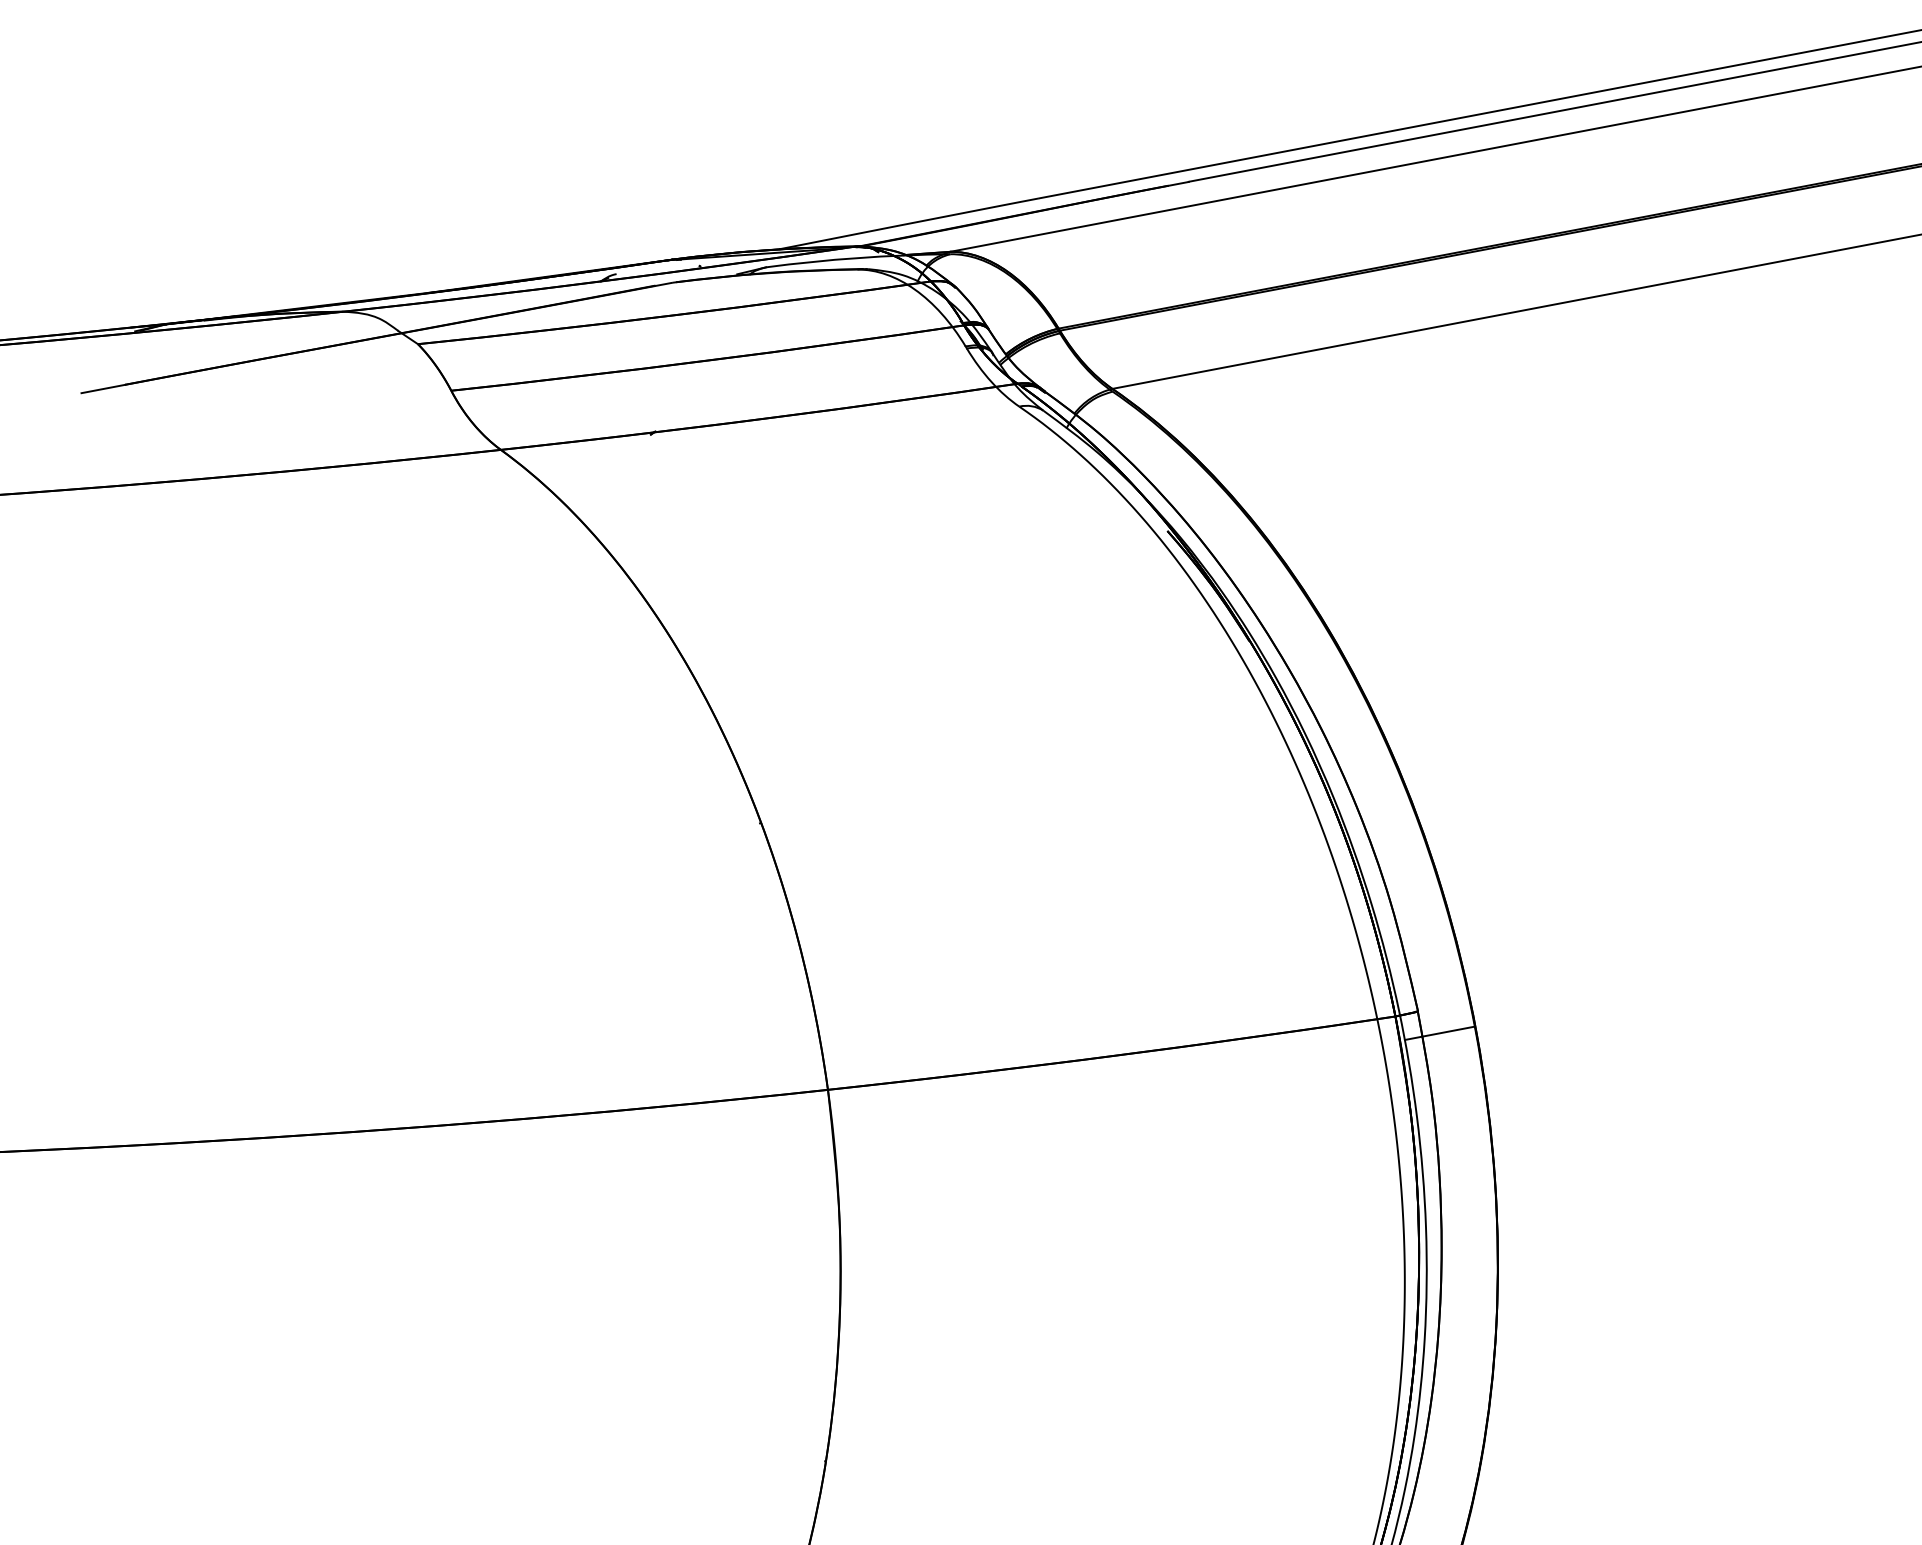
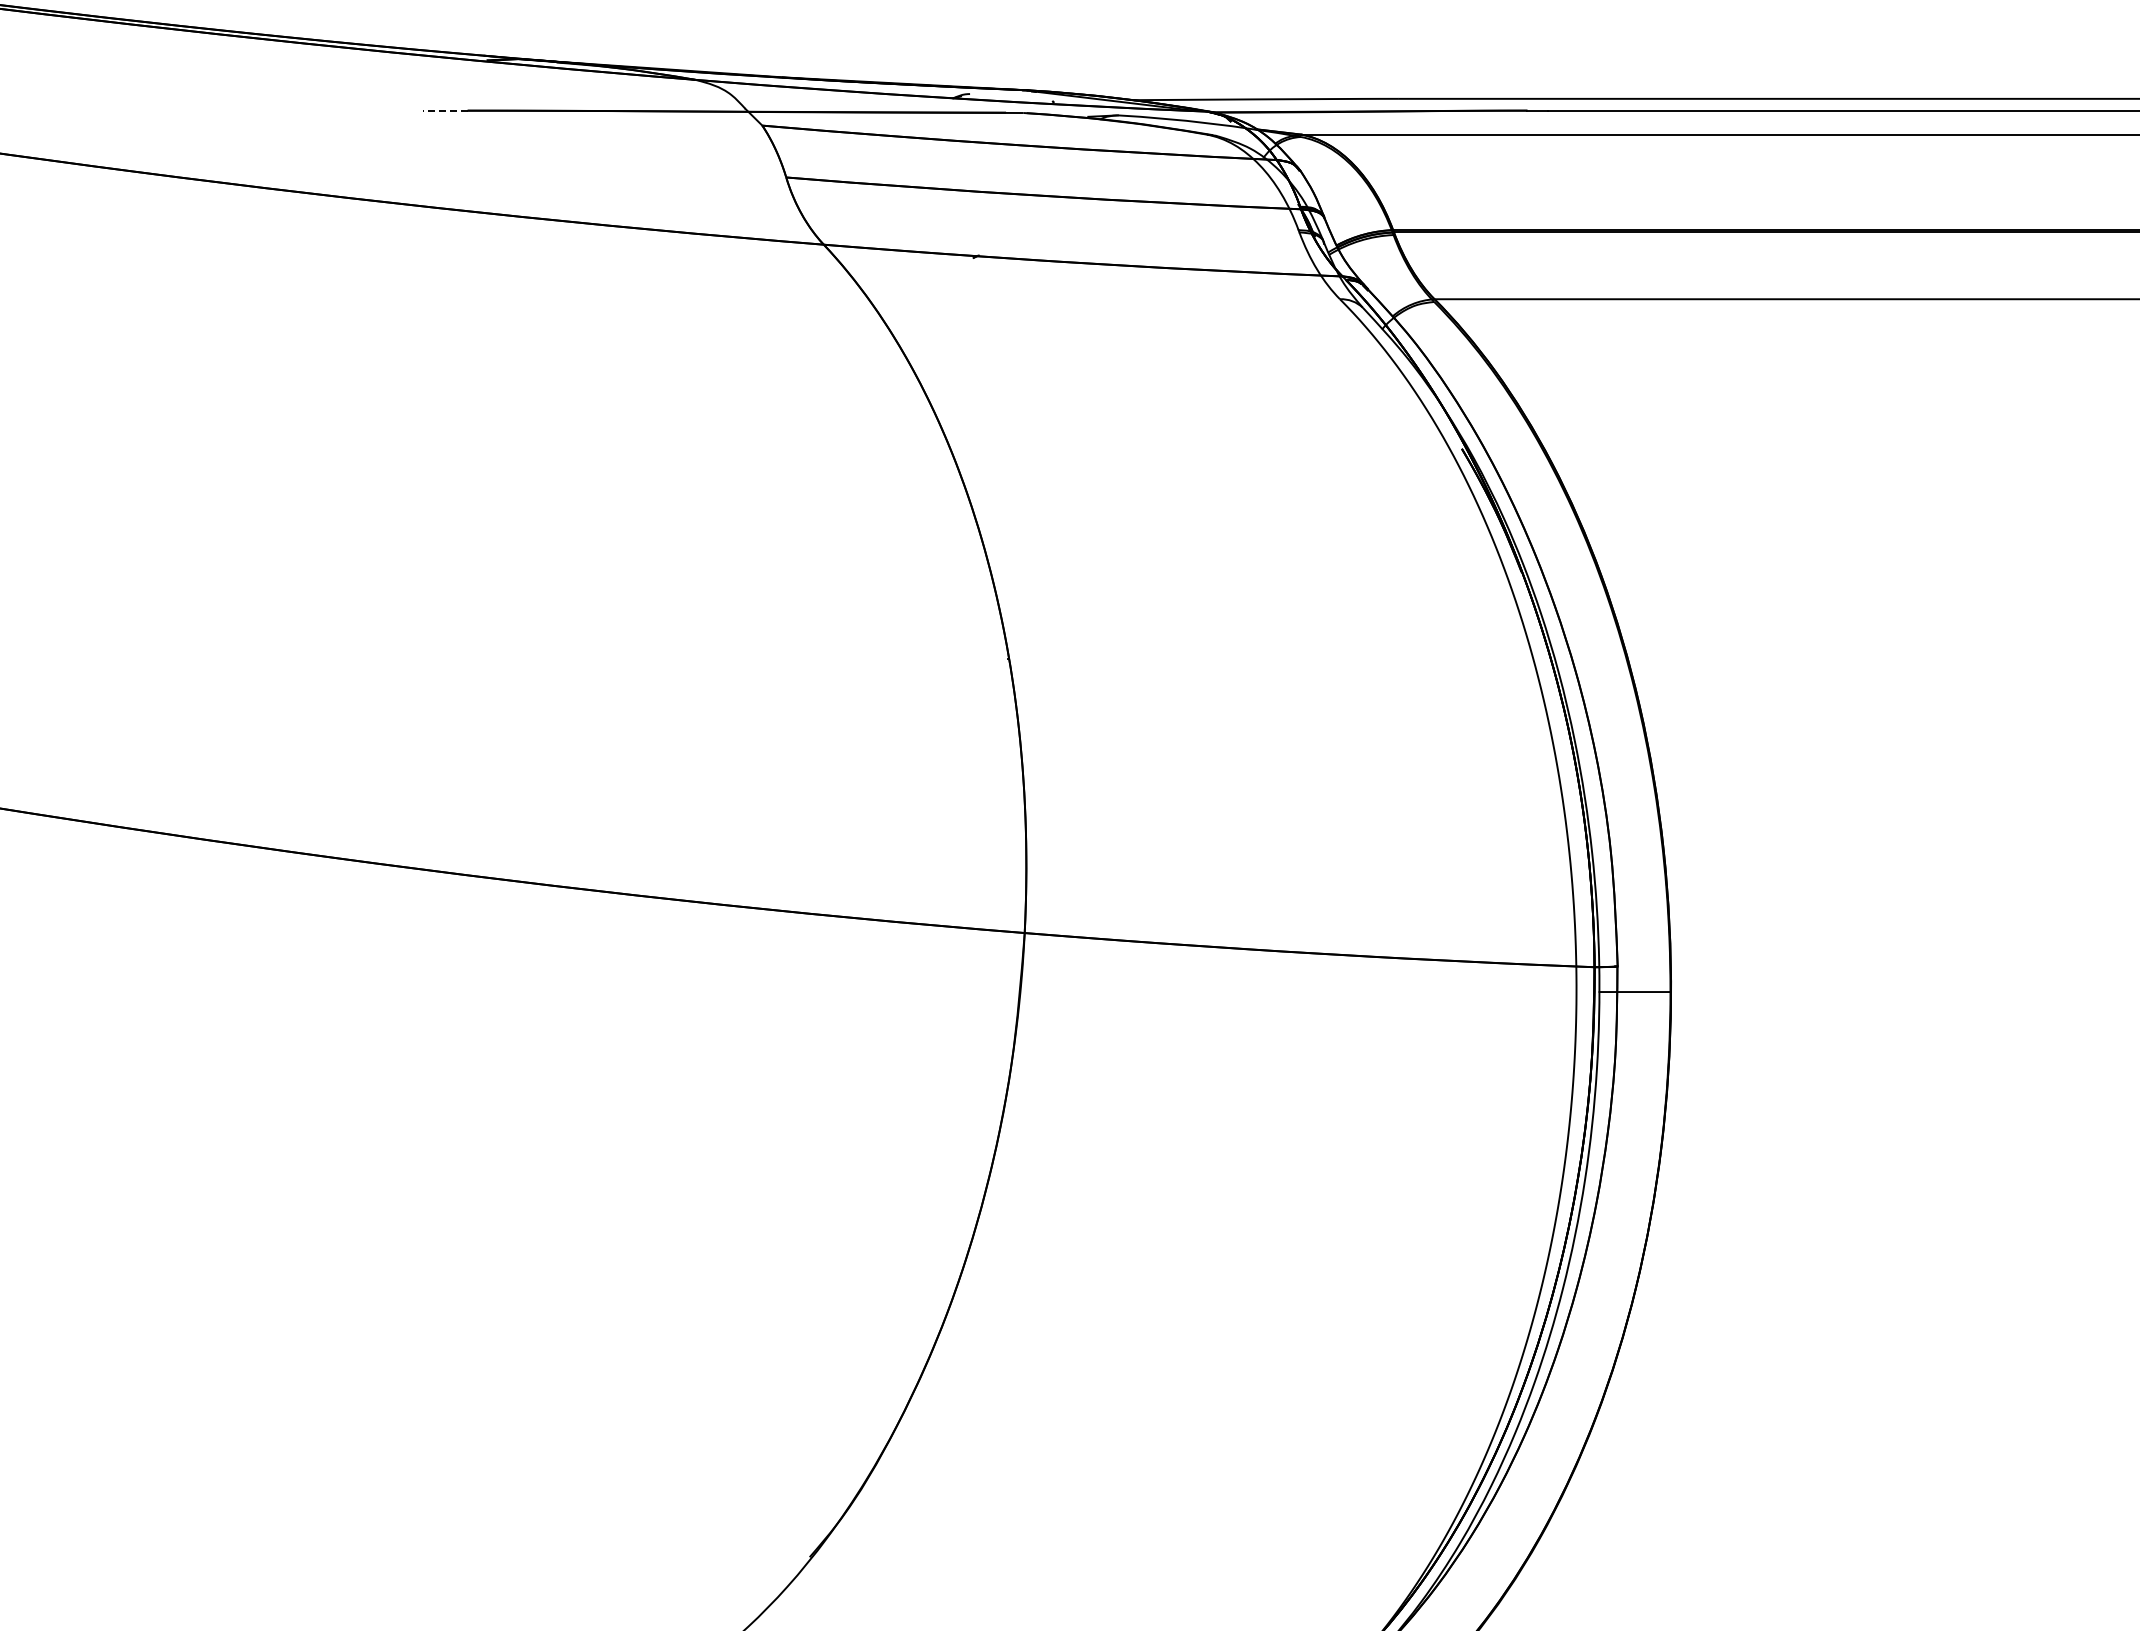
line: (103, 388) -> (445, 110), solid -> dashed

